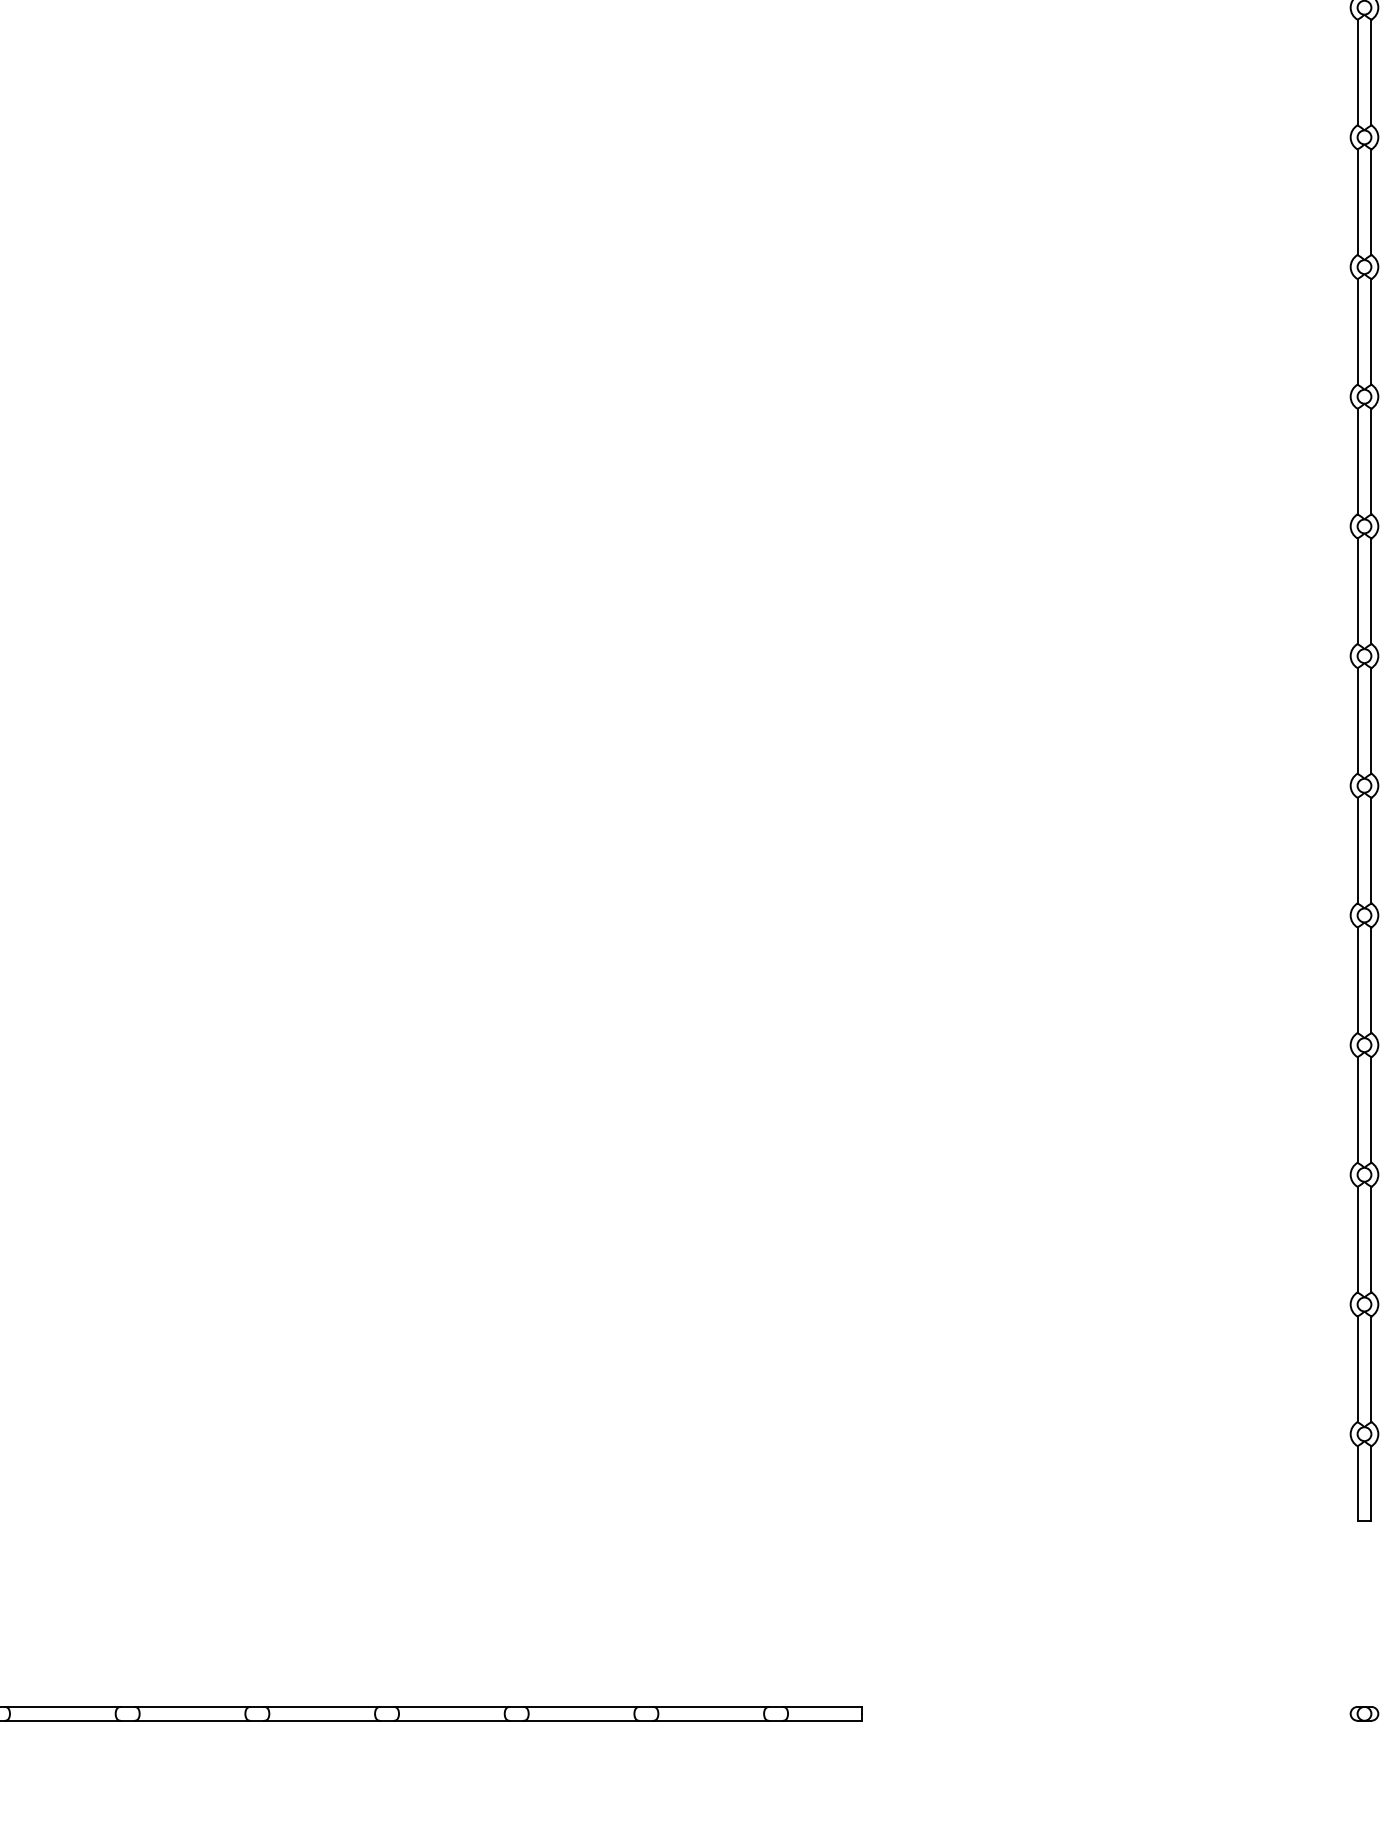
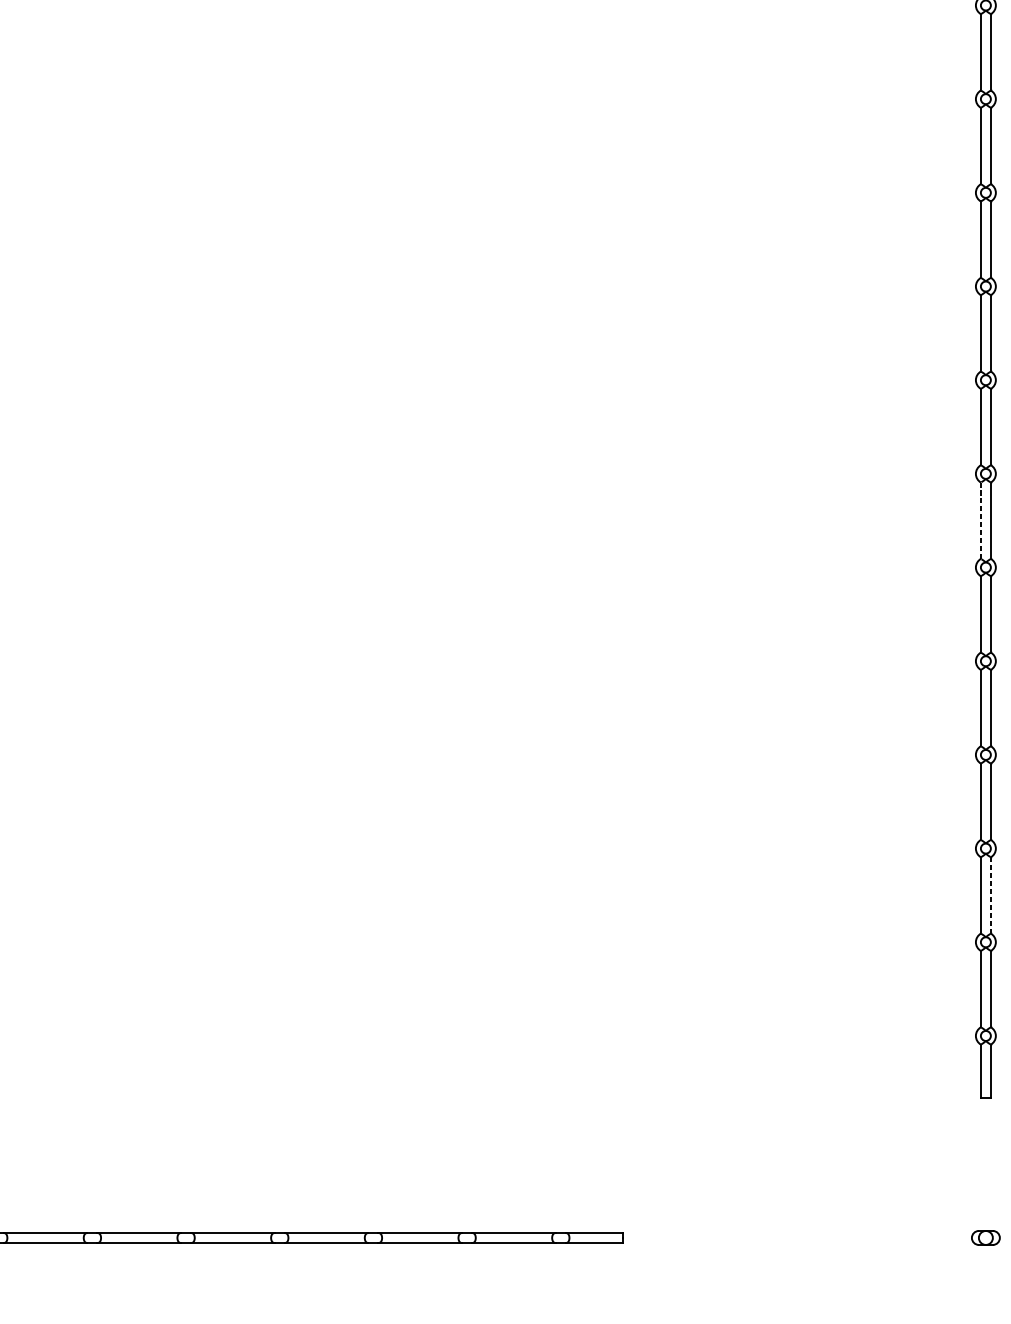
line: (1357, 720) -> (980, 520), solid -> dashed
line: (1371, 1239) -> (990, 895), solid -> dashed
part: (1364, 1713) -> (985, 1237), size x1.4

